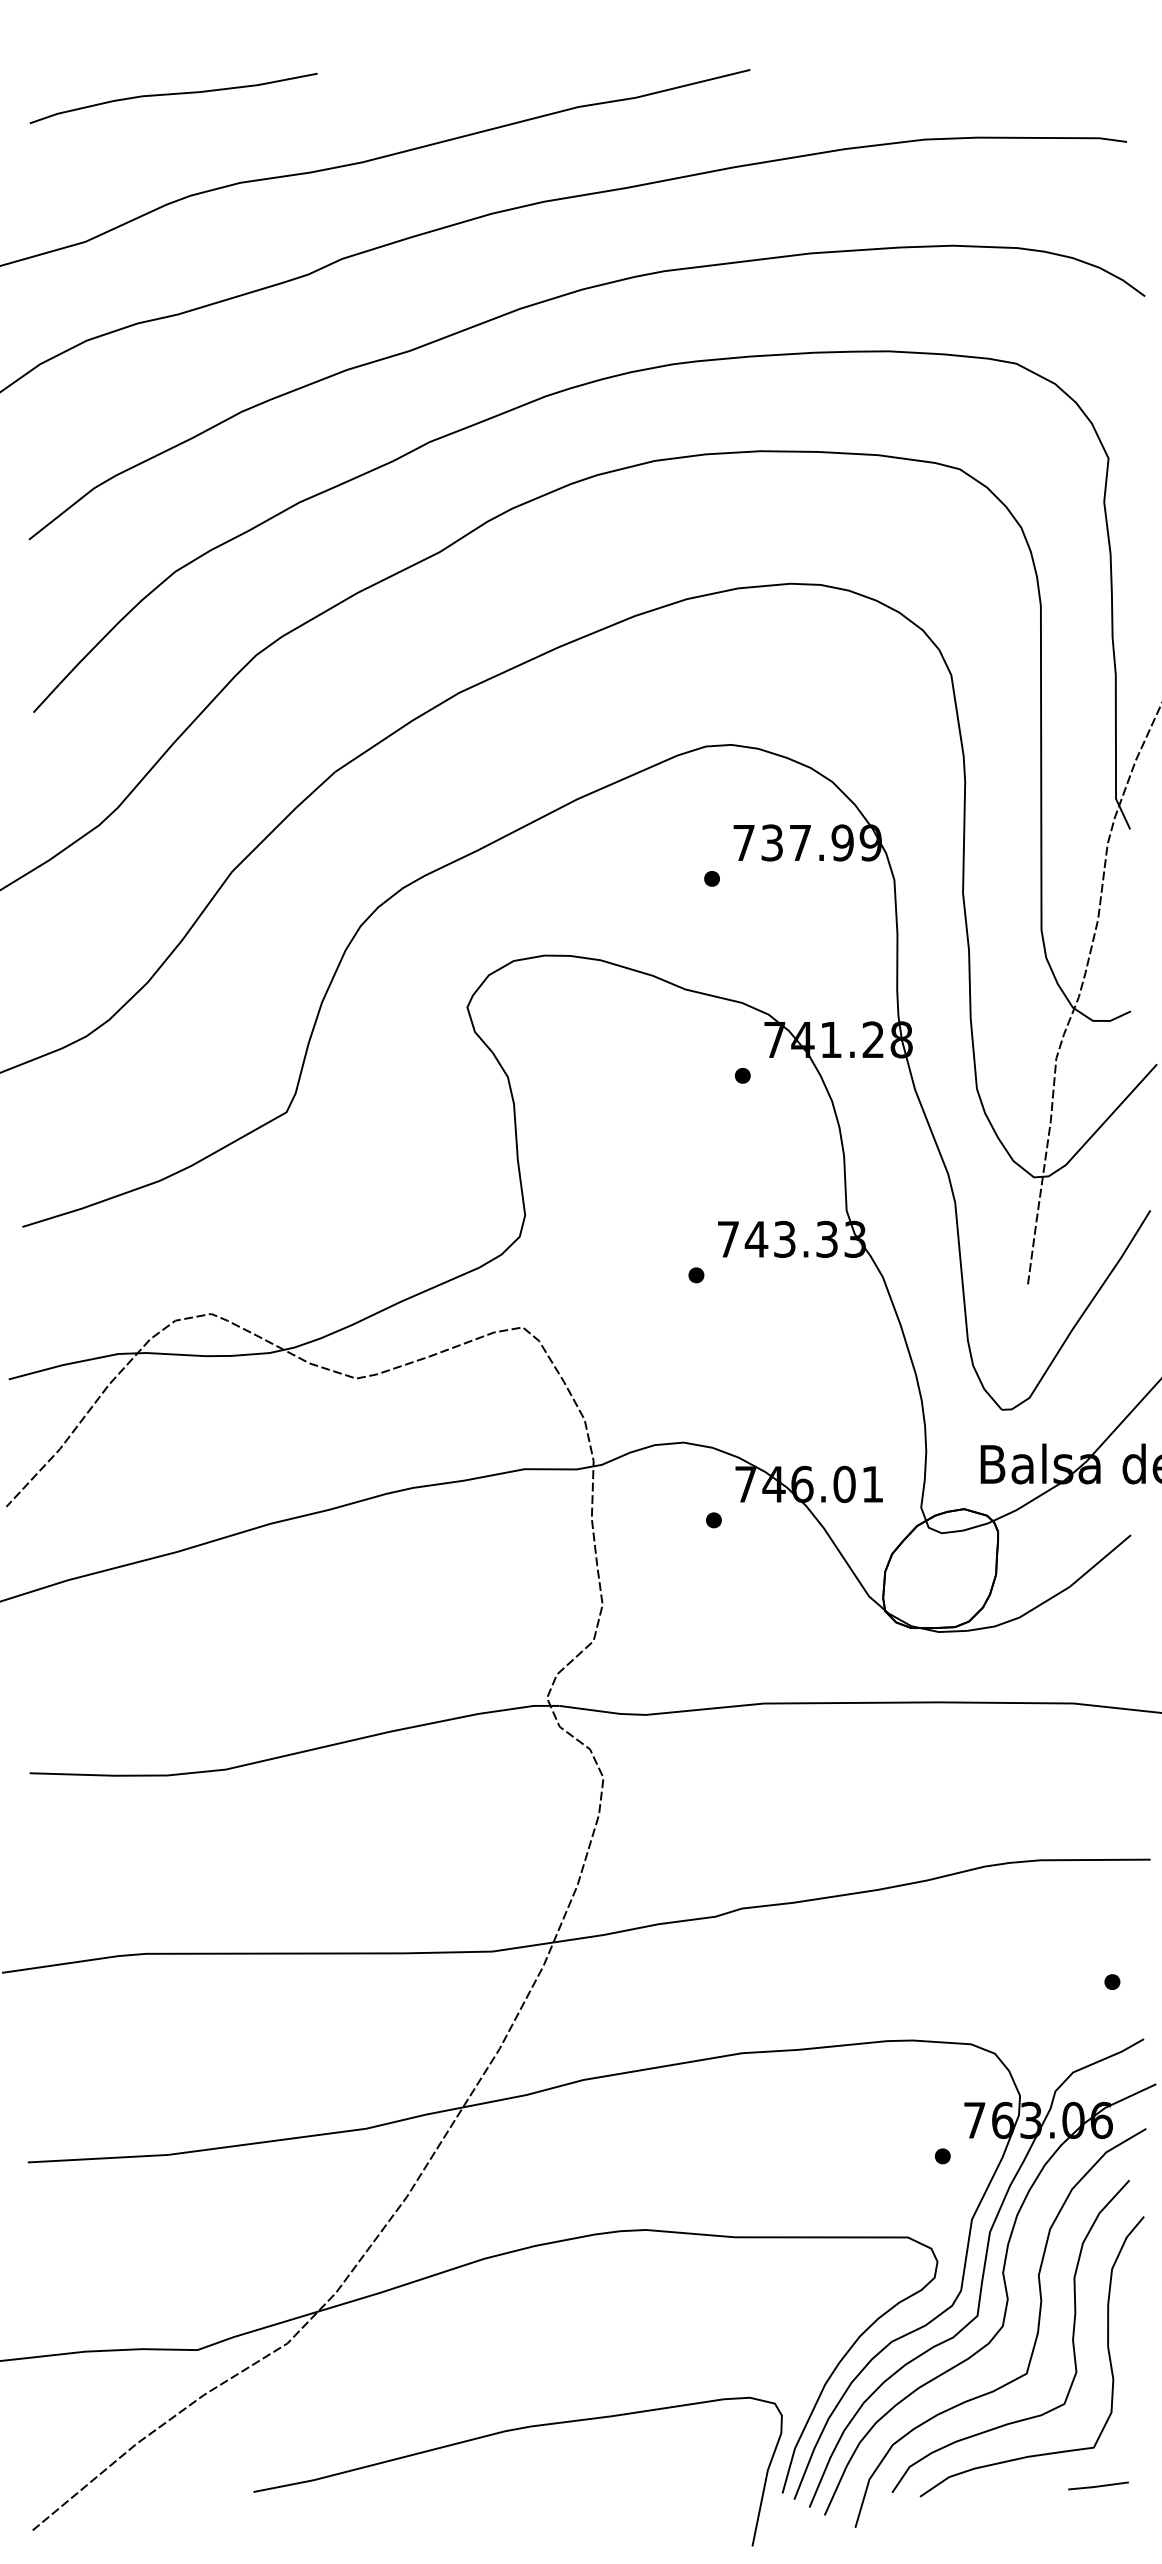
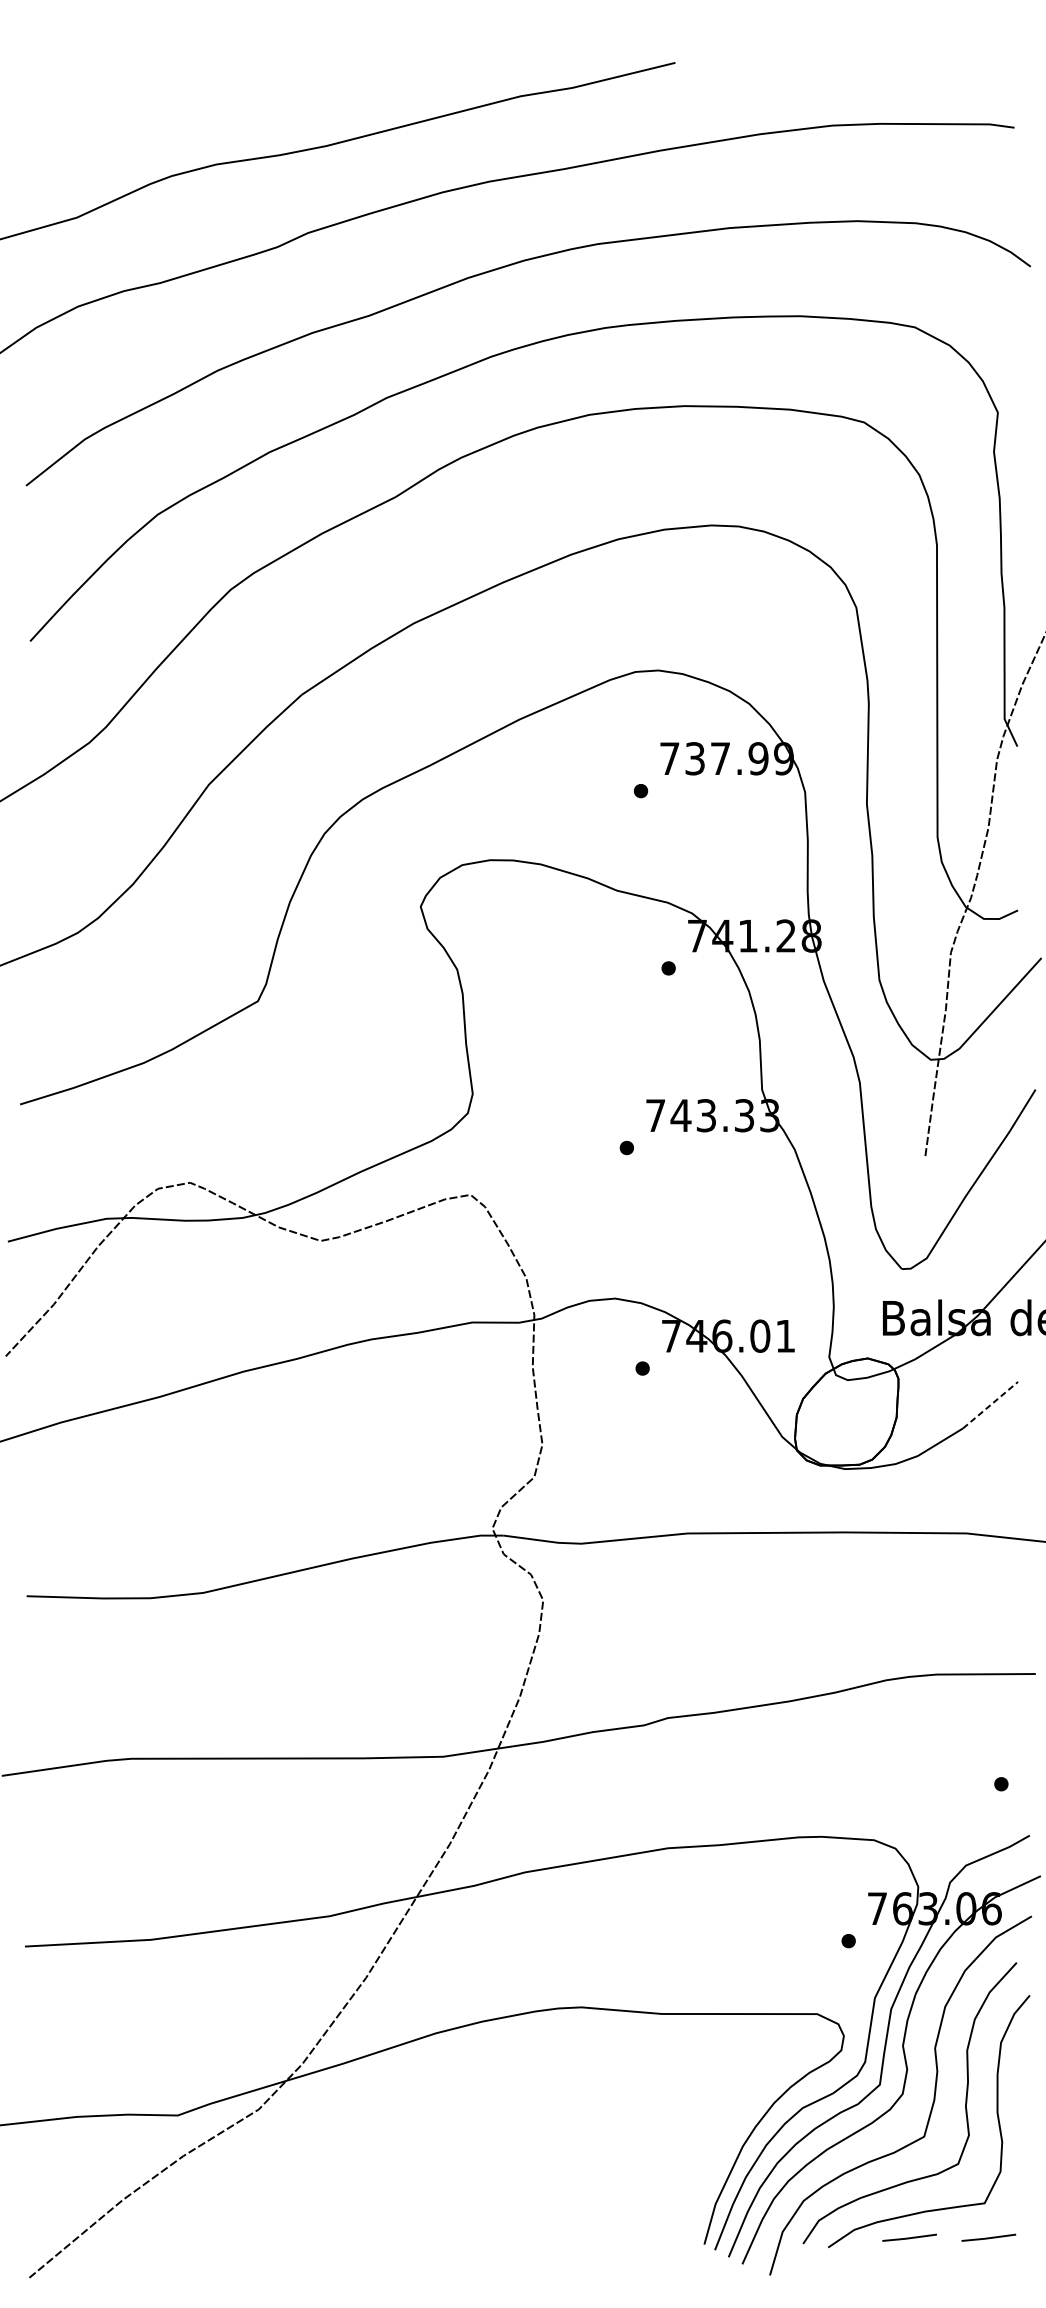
curve: (171, 95) -> (154, 85), removed
line: (1100, 1560) -> (990, 1404), solid -> dashed
curve: (510, 2431) -> (459, 2188), removed
line: (1010, 2485) -> (909, 2237), added

